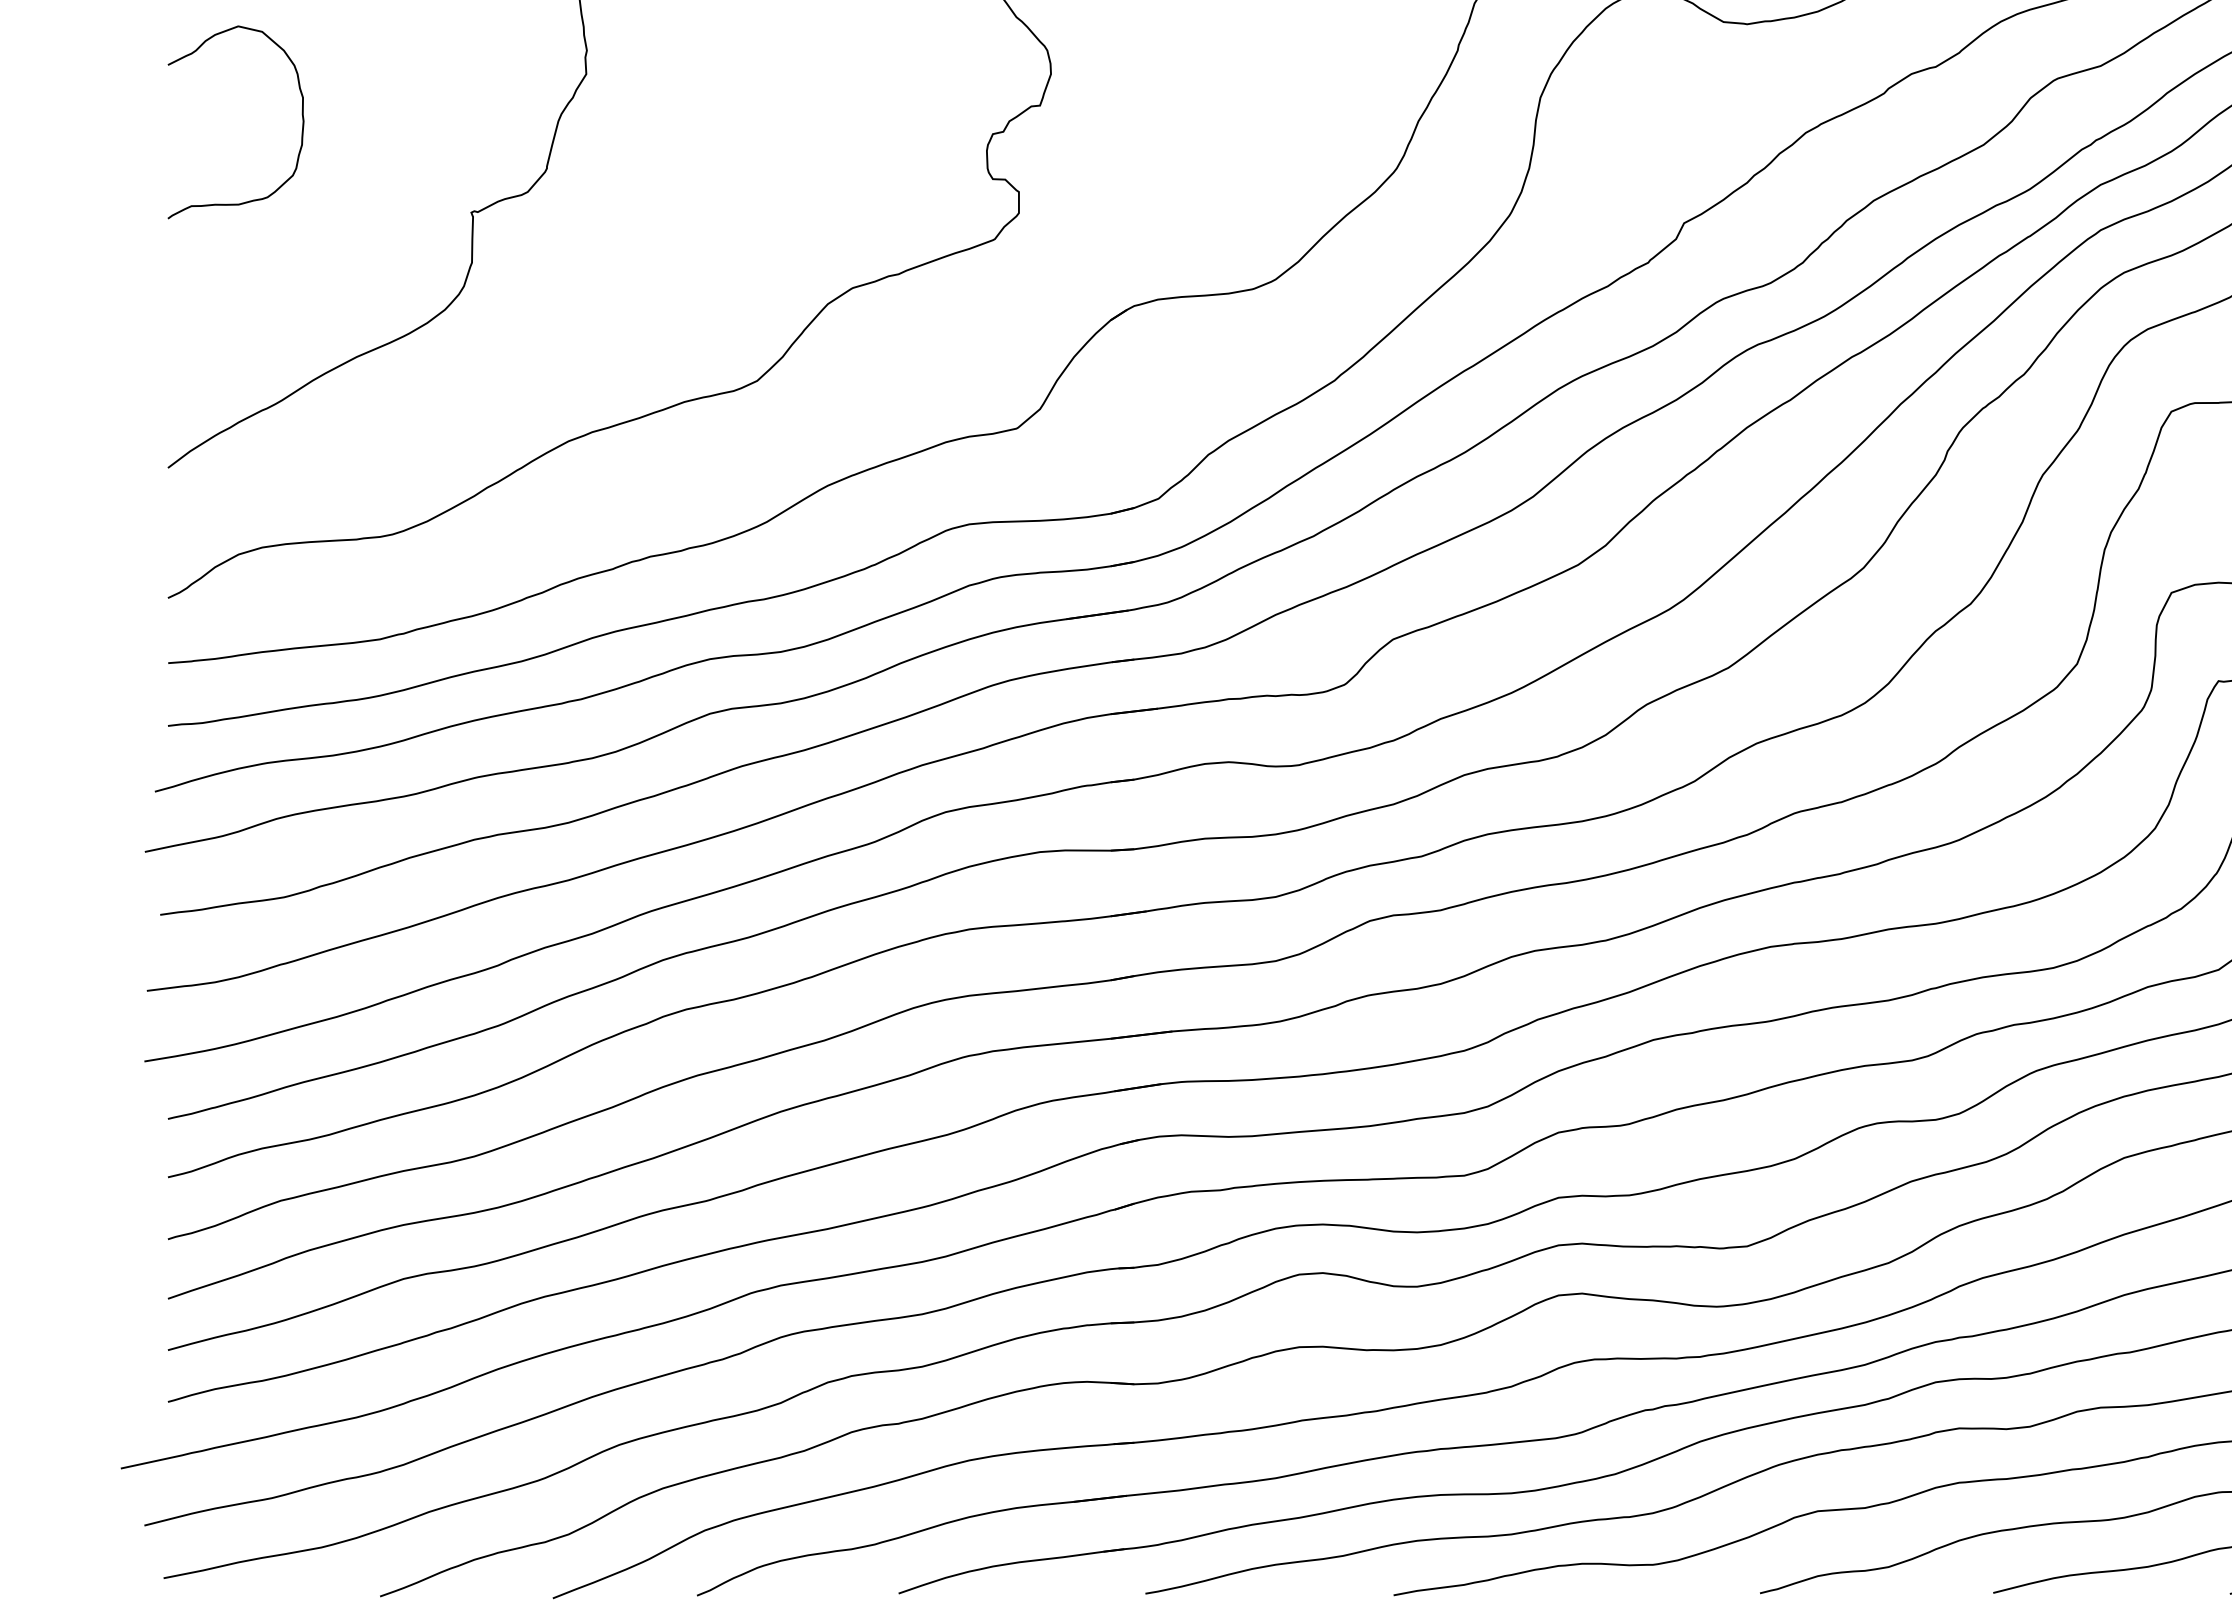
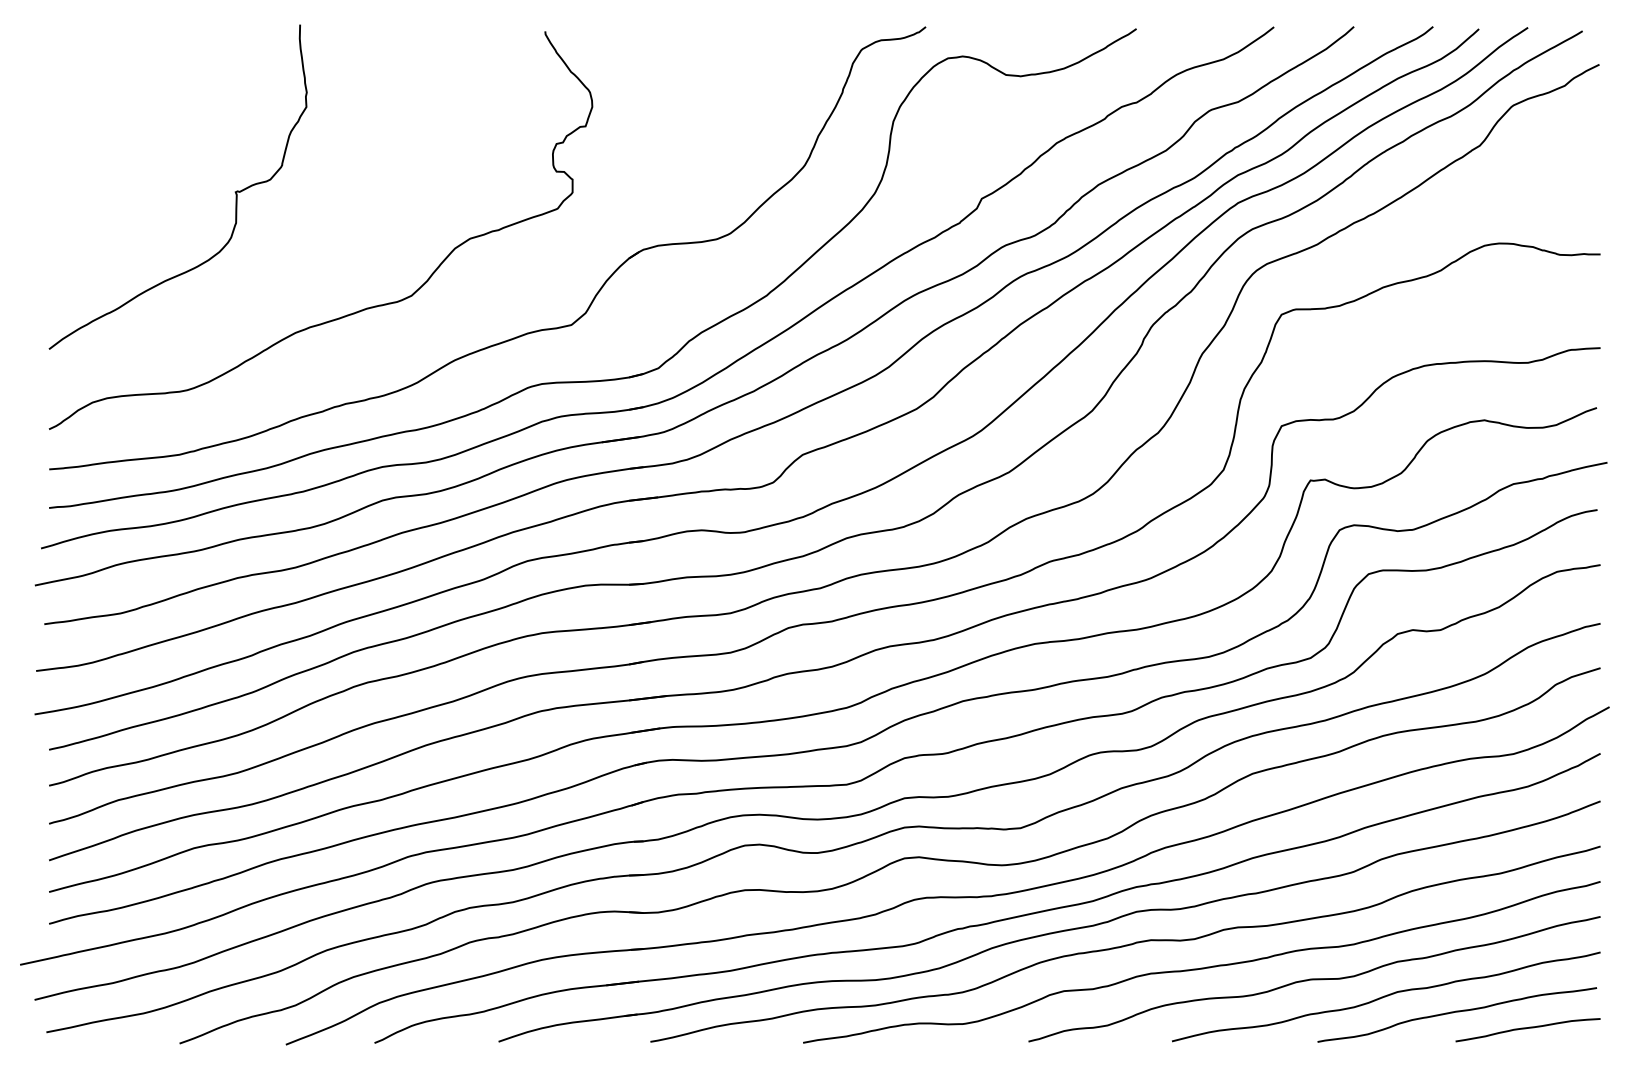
curve: (301, 122) -> (131, 136), removed

